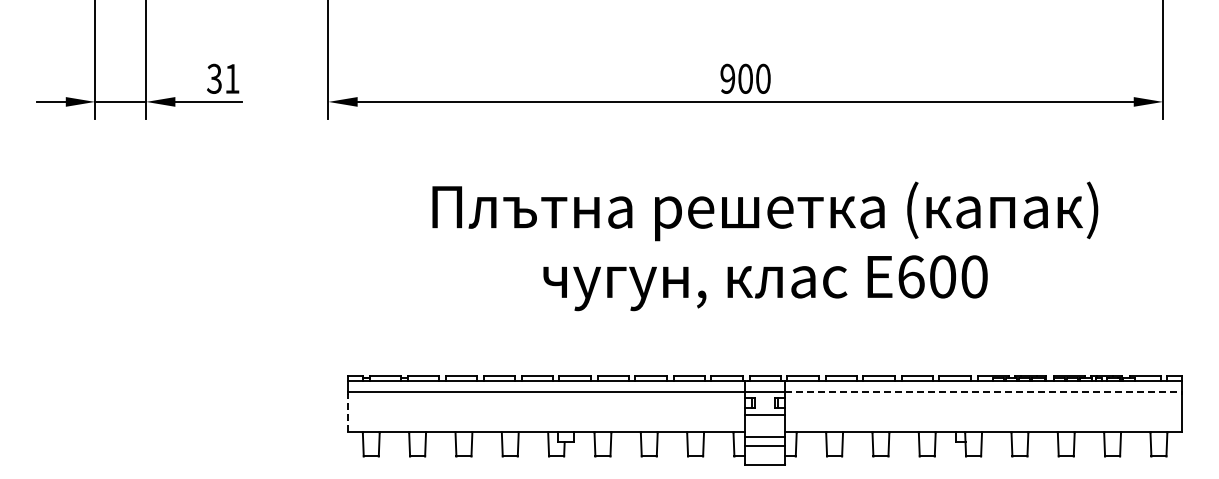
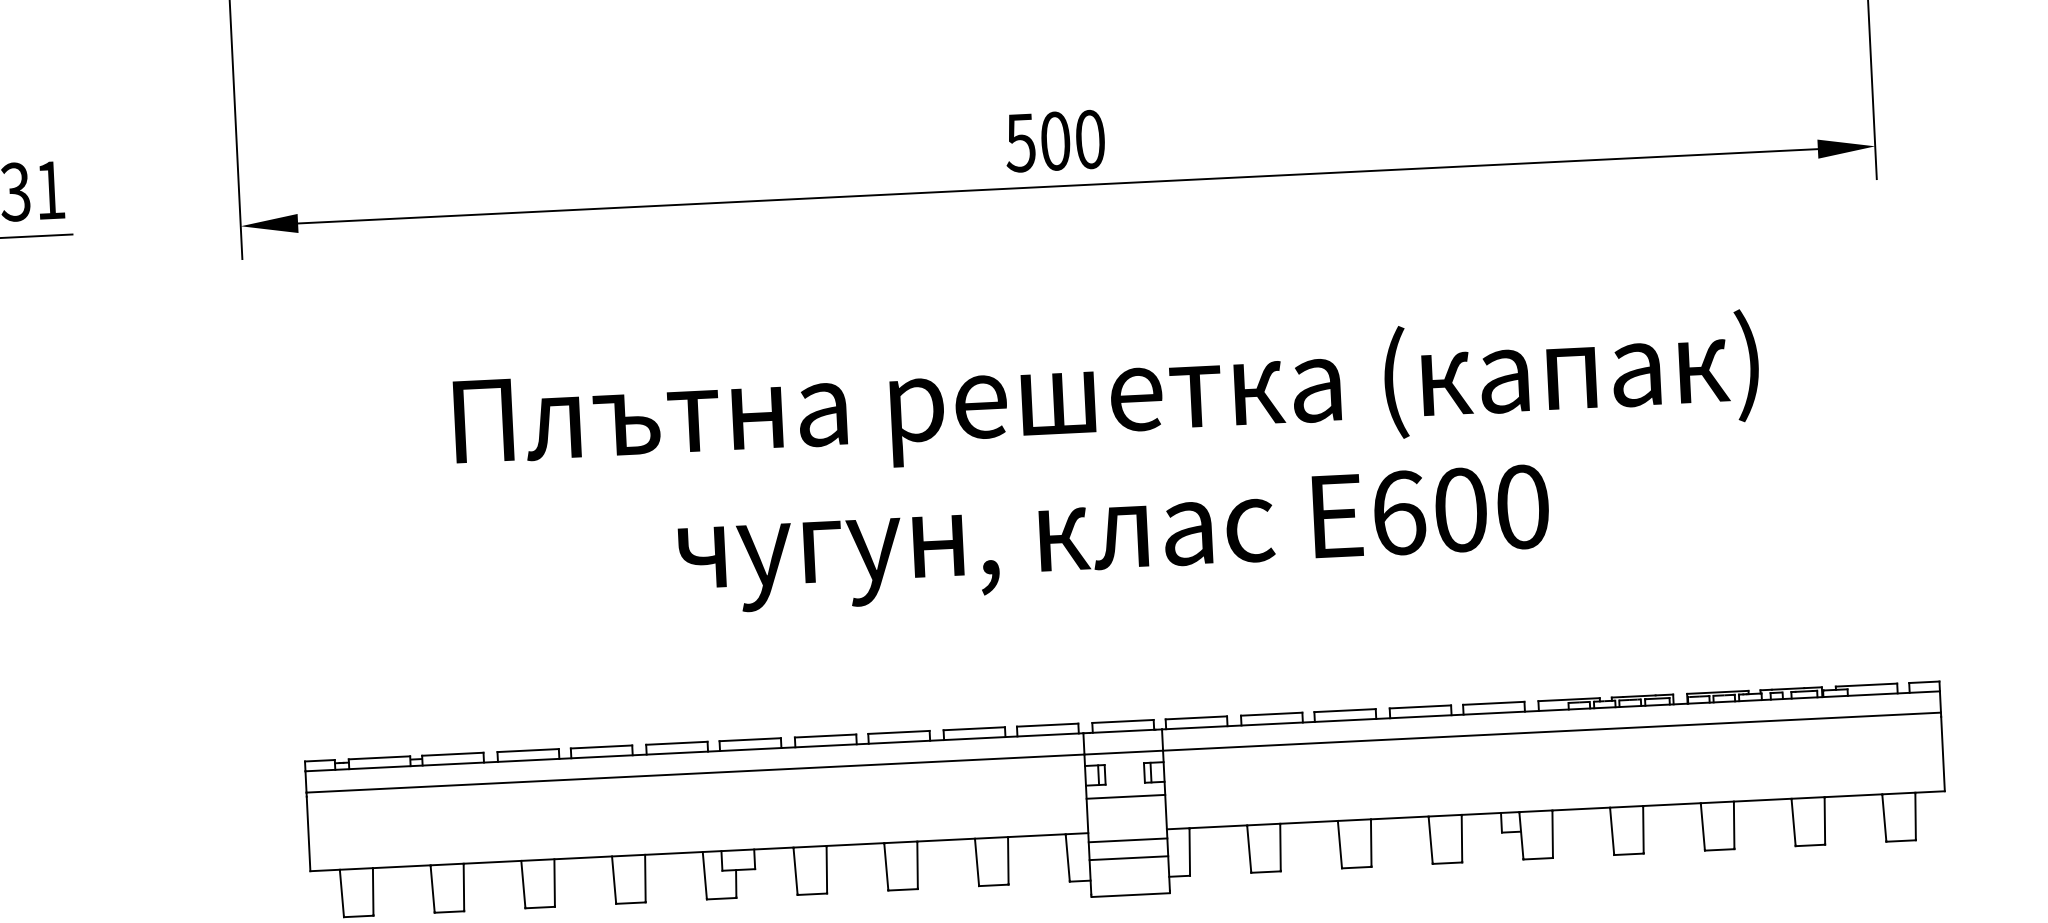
text: (727, 78) -> (1020, 142), 900 -> 500
line: (983, 392) -> (1551, 732), dashed -> solid
line: (347, 412) -> (307, 832), dashed -> solid

